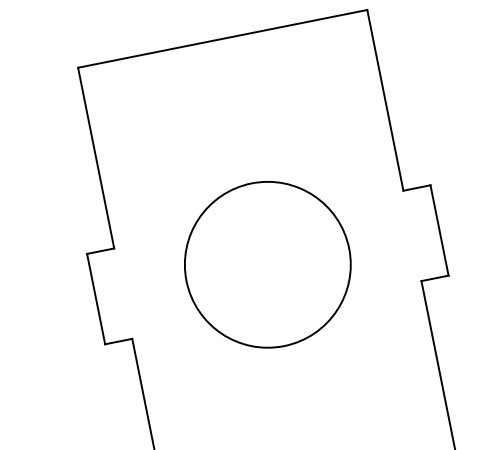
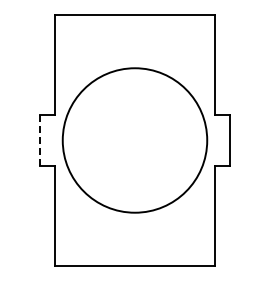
circle: (266, 264) -> (134, 140), size x1.6
line: (95, 299) -> (39, 140), solid -> dashed

